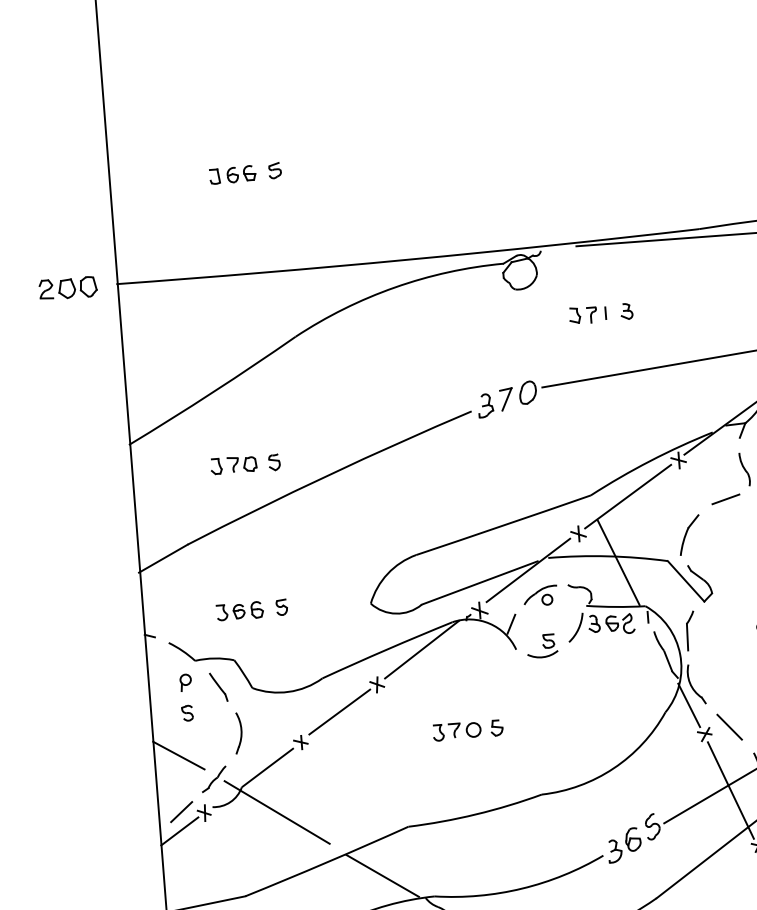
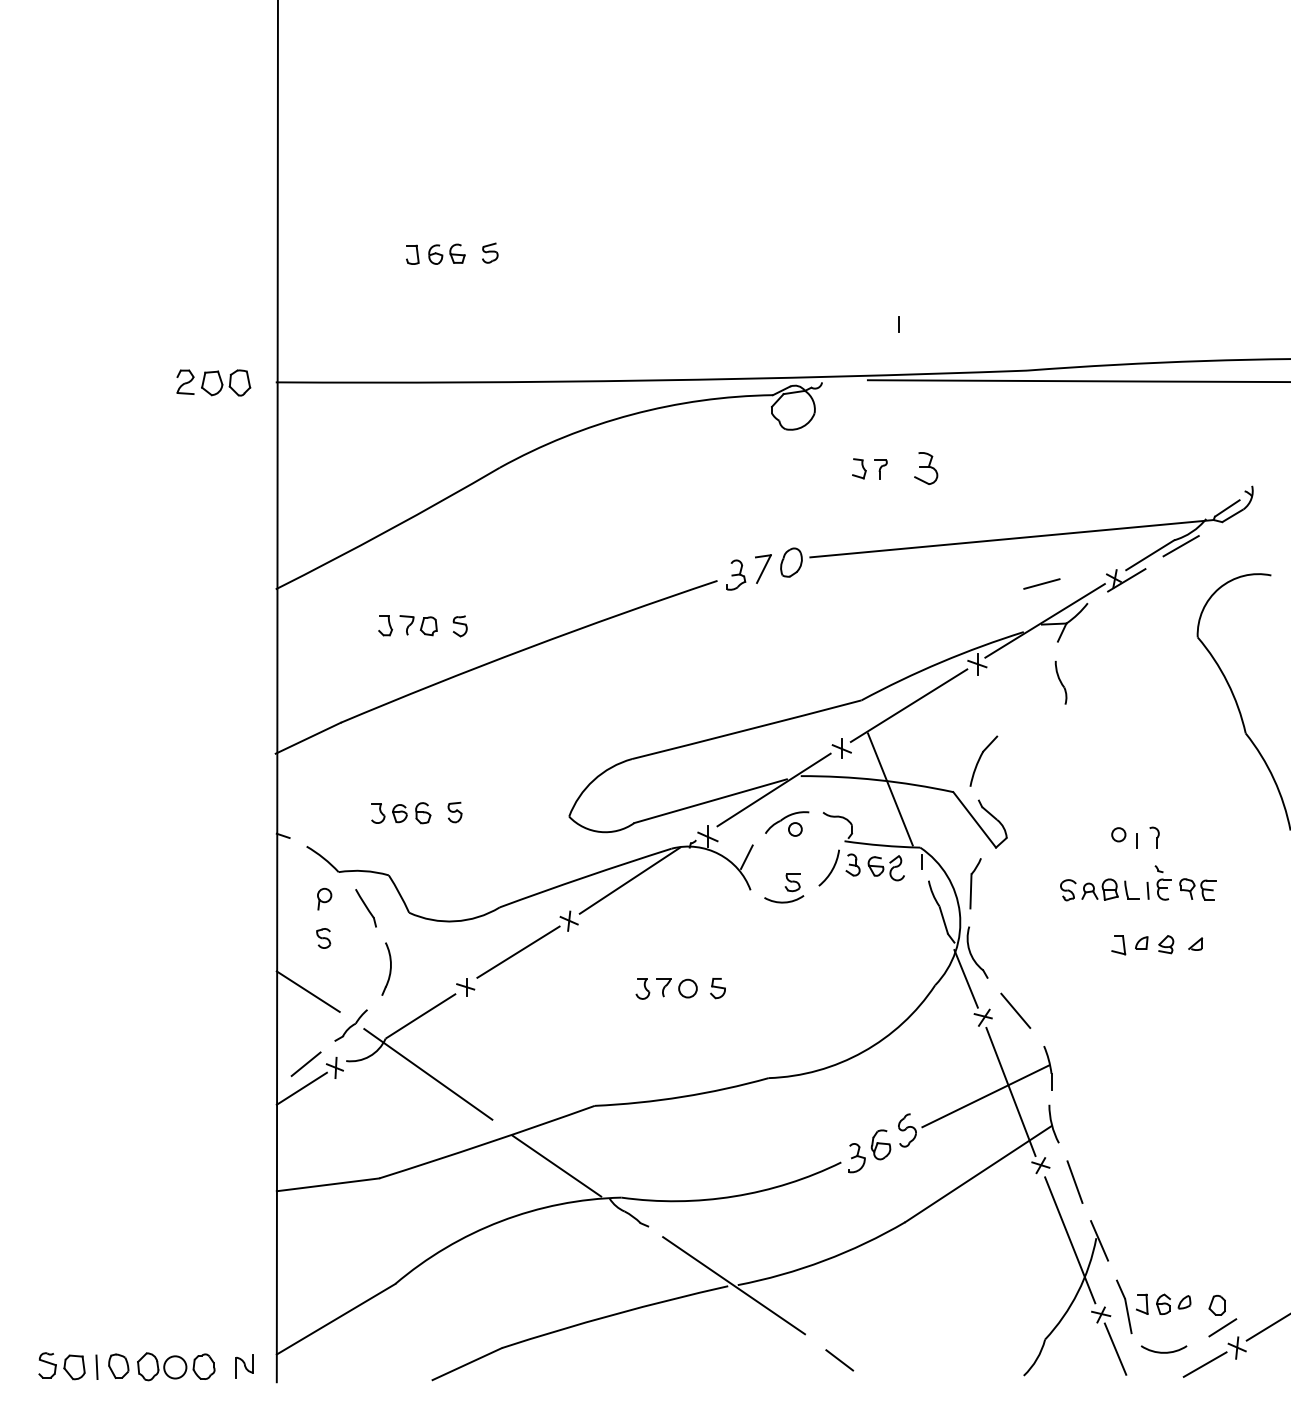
part: (626, 311) -> (925, 468), size x1.6
line: (605, 313) -> (898, 324), moved
line: (725, 498) -> (1041, 583), moved

